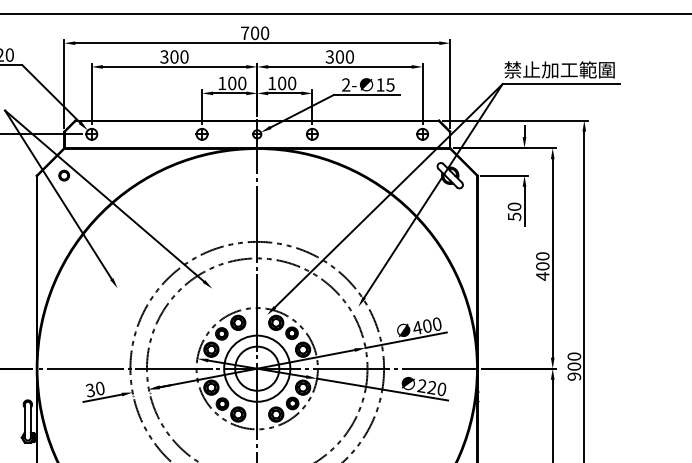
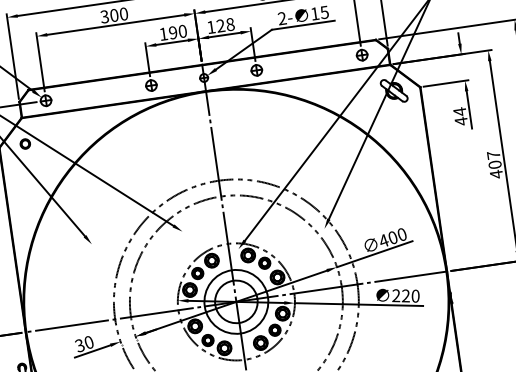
text: (232, 83) -> (173, 32), 100 -> 190
text: (287, 83) -> (226, 25), 100 -> 128
text: (514, 211) -> (460, 116), 50 -> 44
text: (542, 256) -> (493, 155), 400 -> 407

